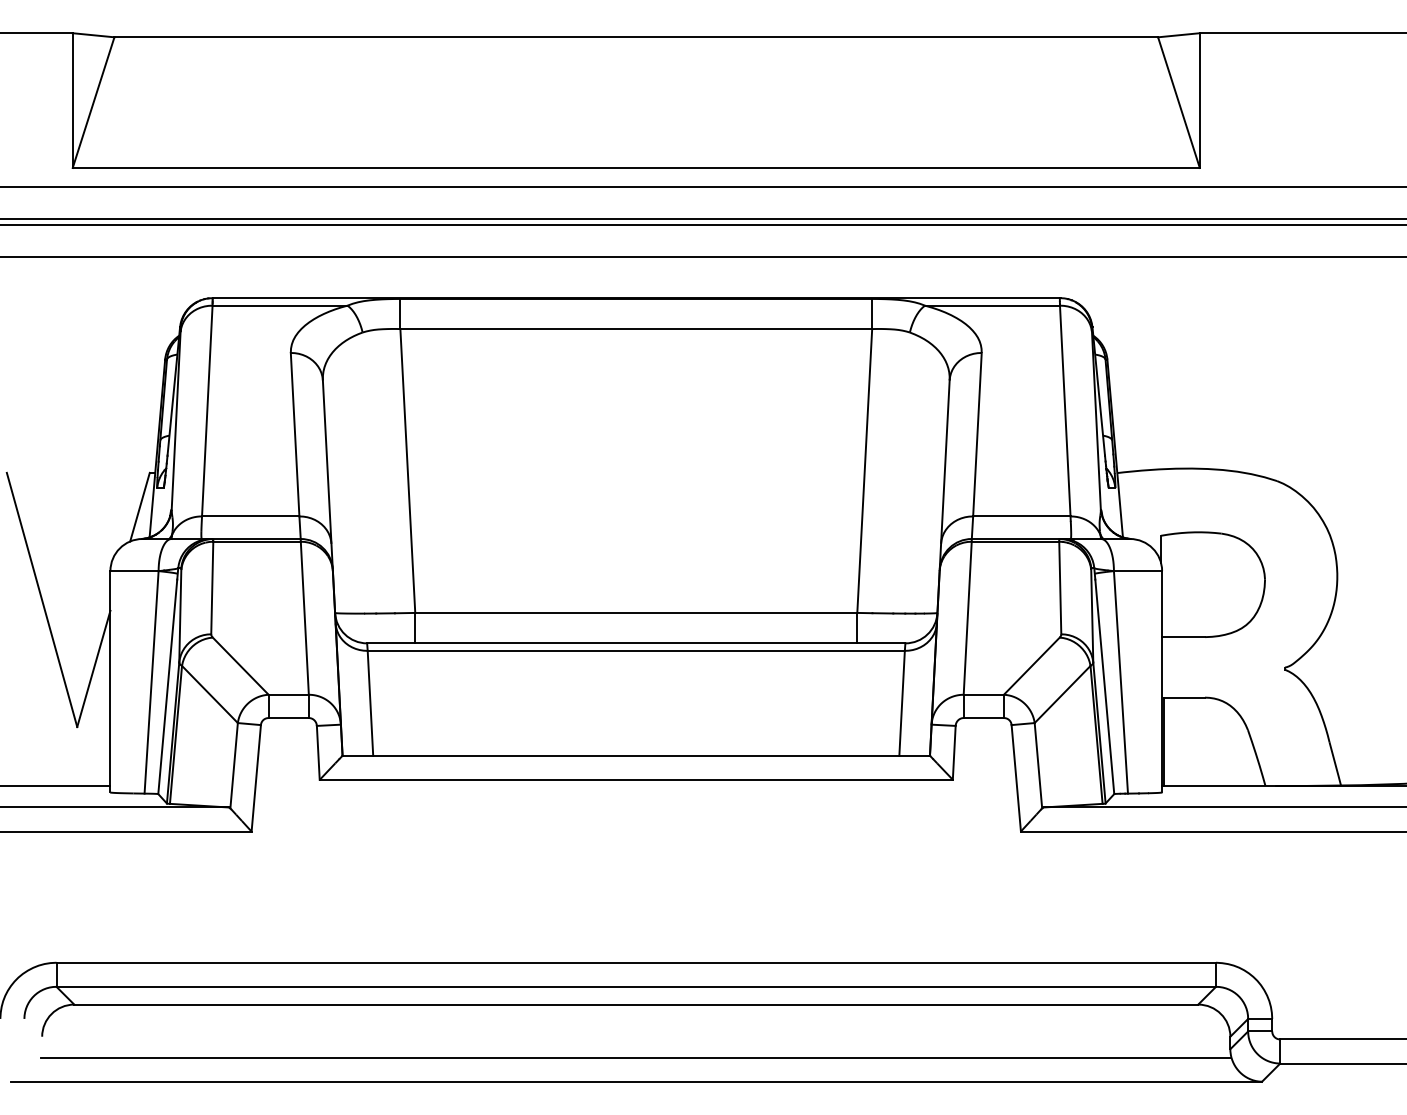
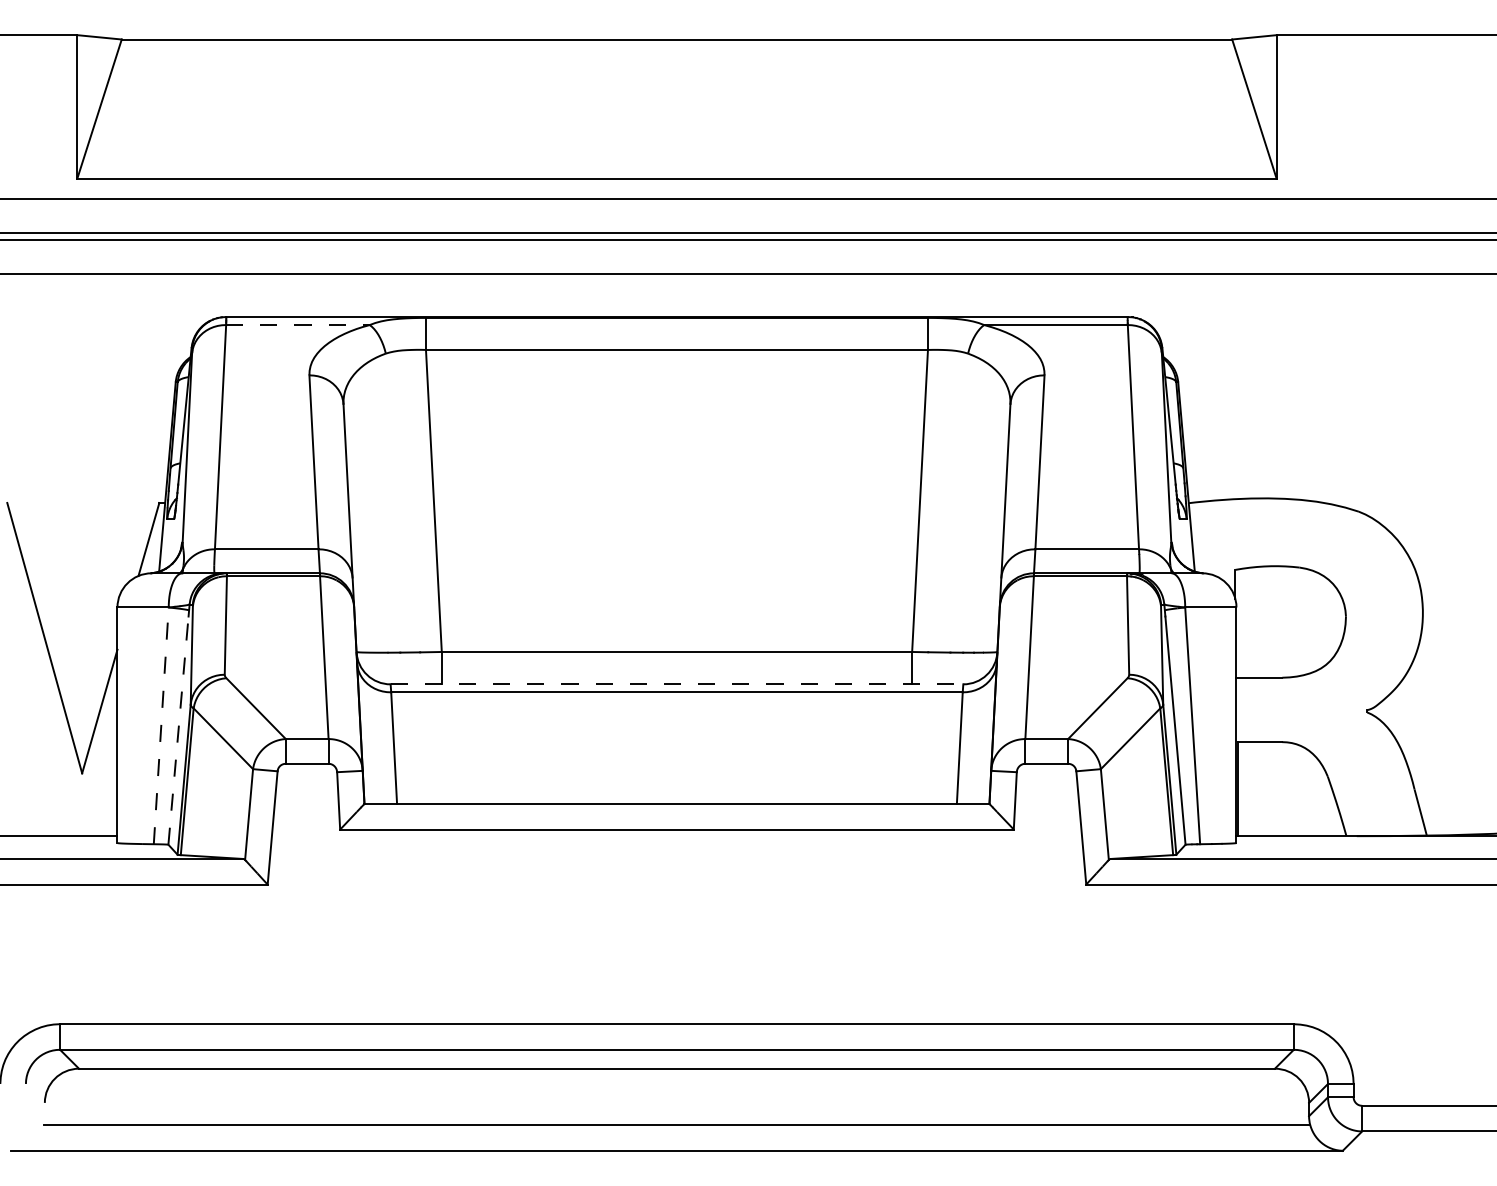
line: (280, 305) -> (298, 324), solid -> dashed
line: (636, 643) -> (677, 684), solid -> dashed
line: (151, 681) -> (161, 724), solid -> dashed
line: (167, 686) -> (178, 730), solid -> dashed

